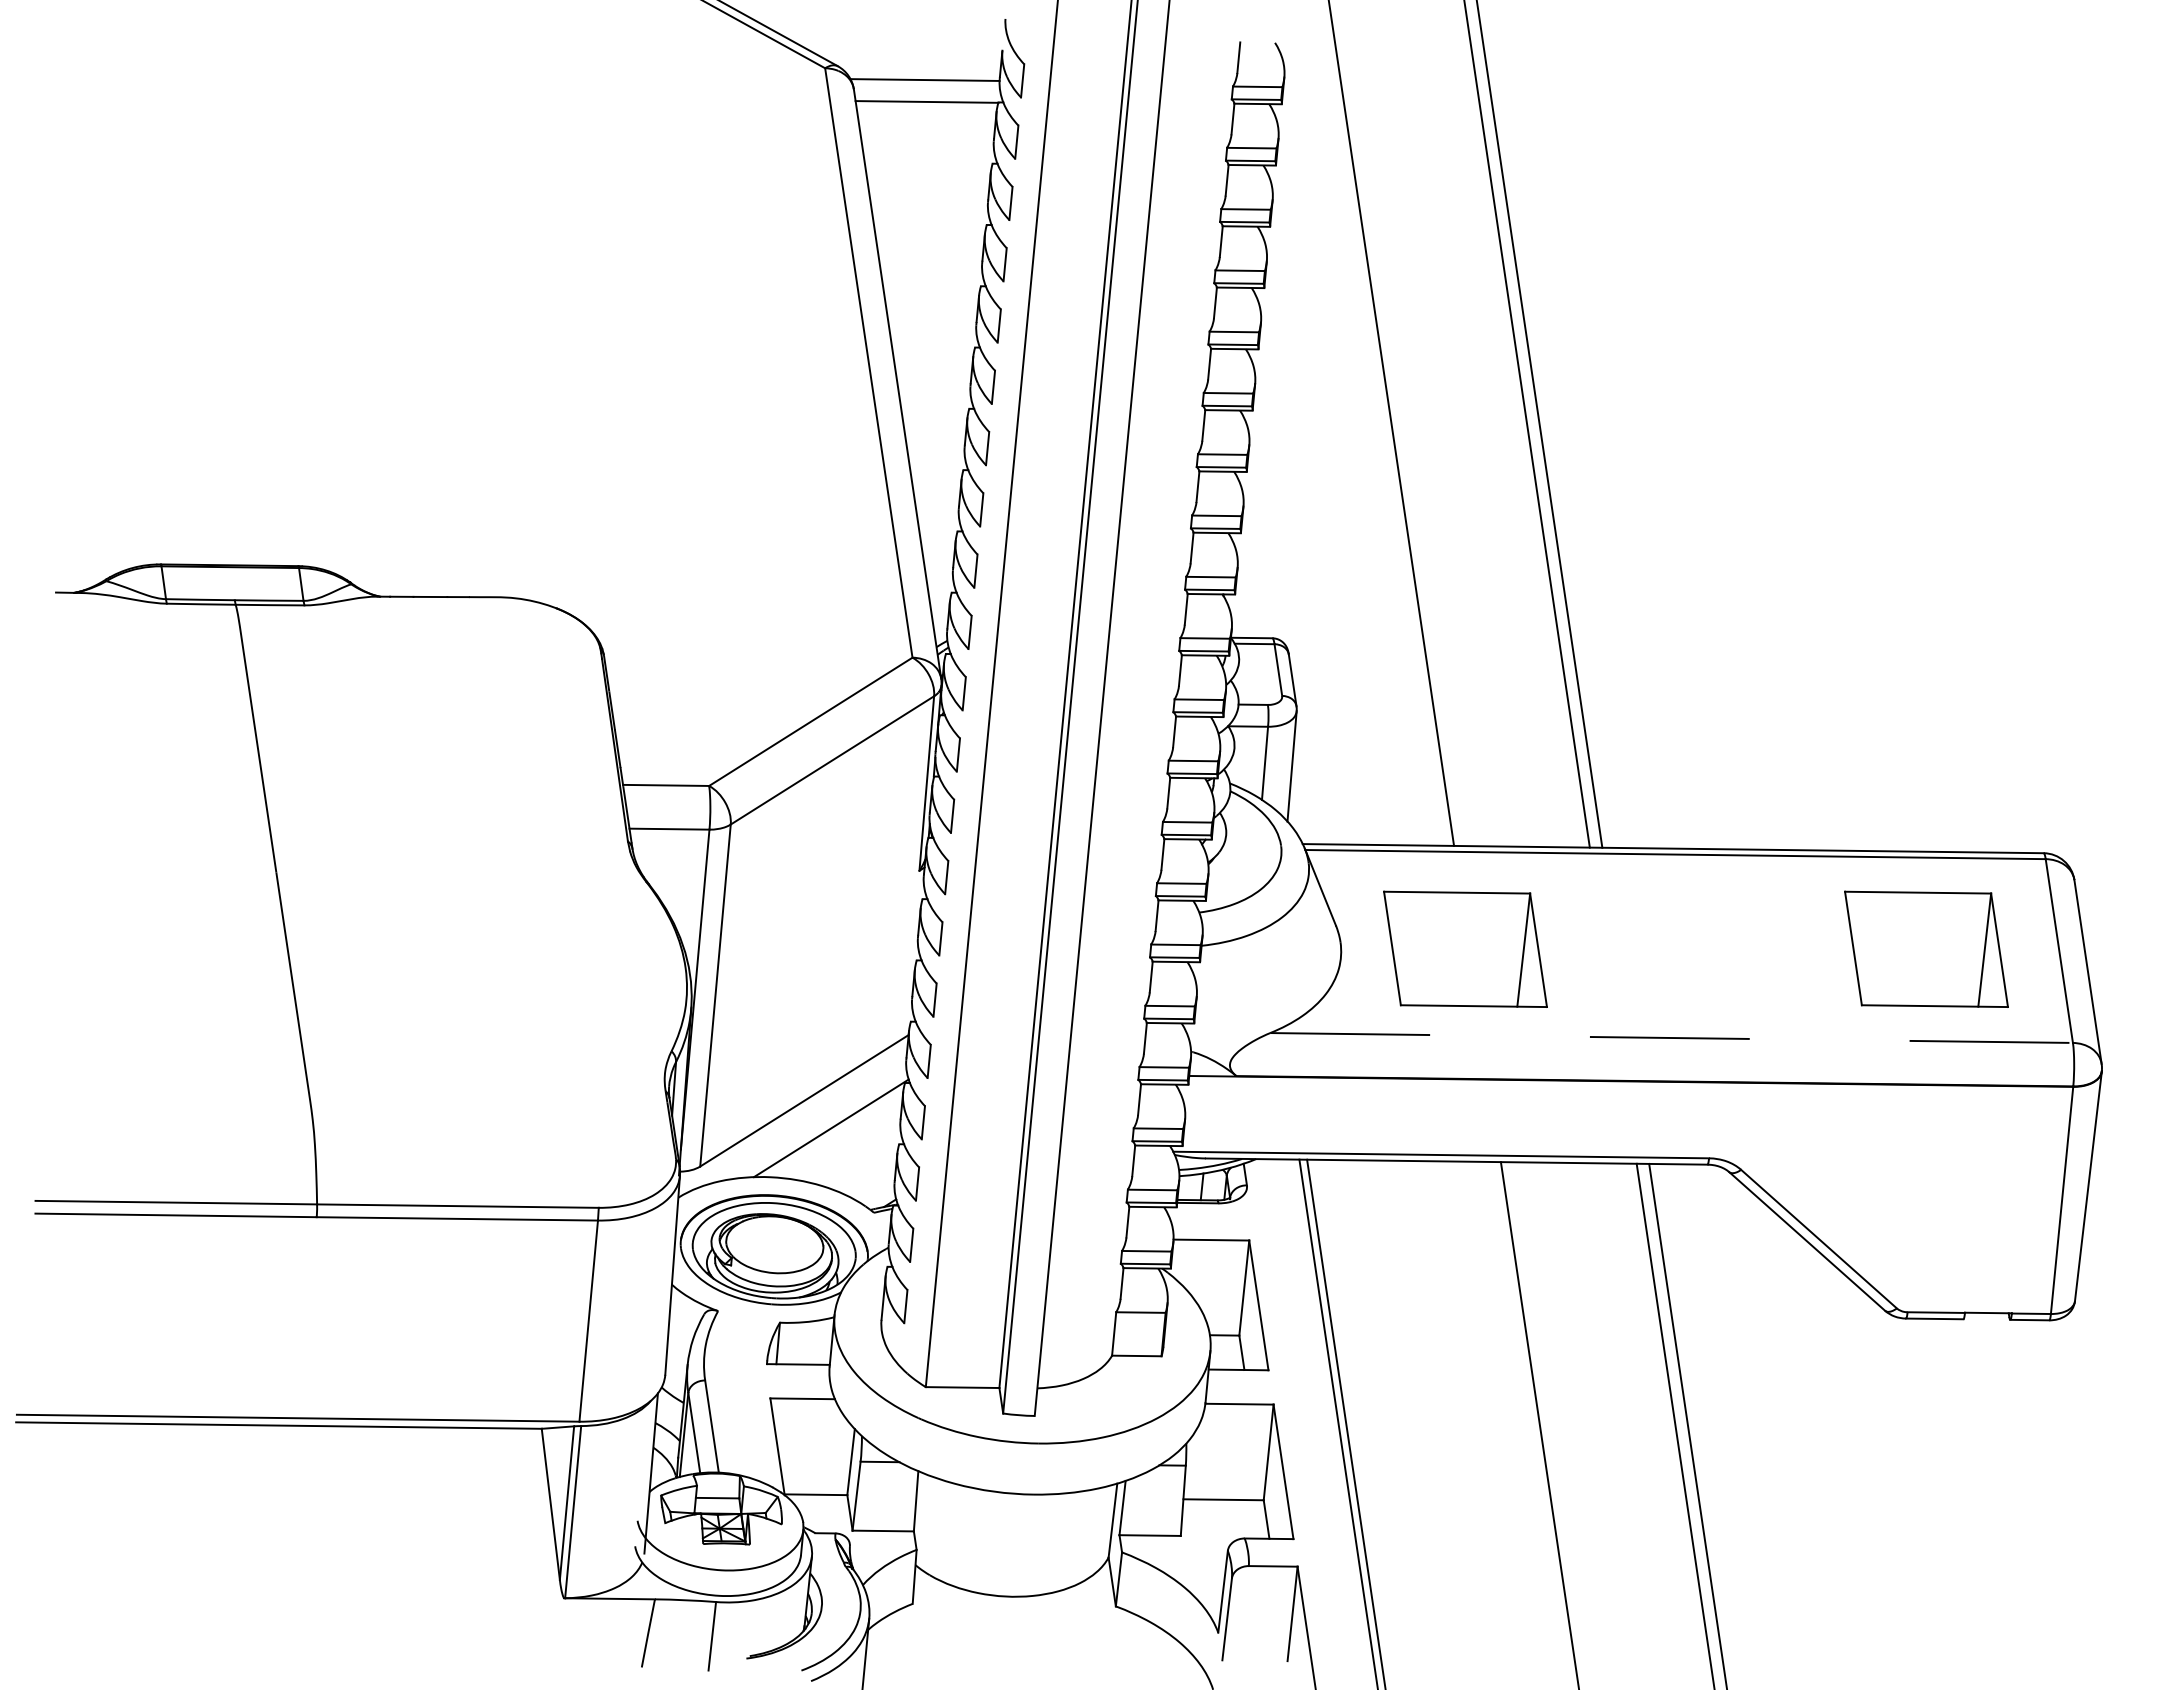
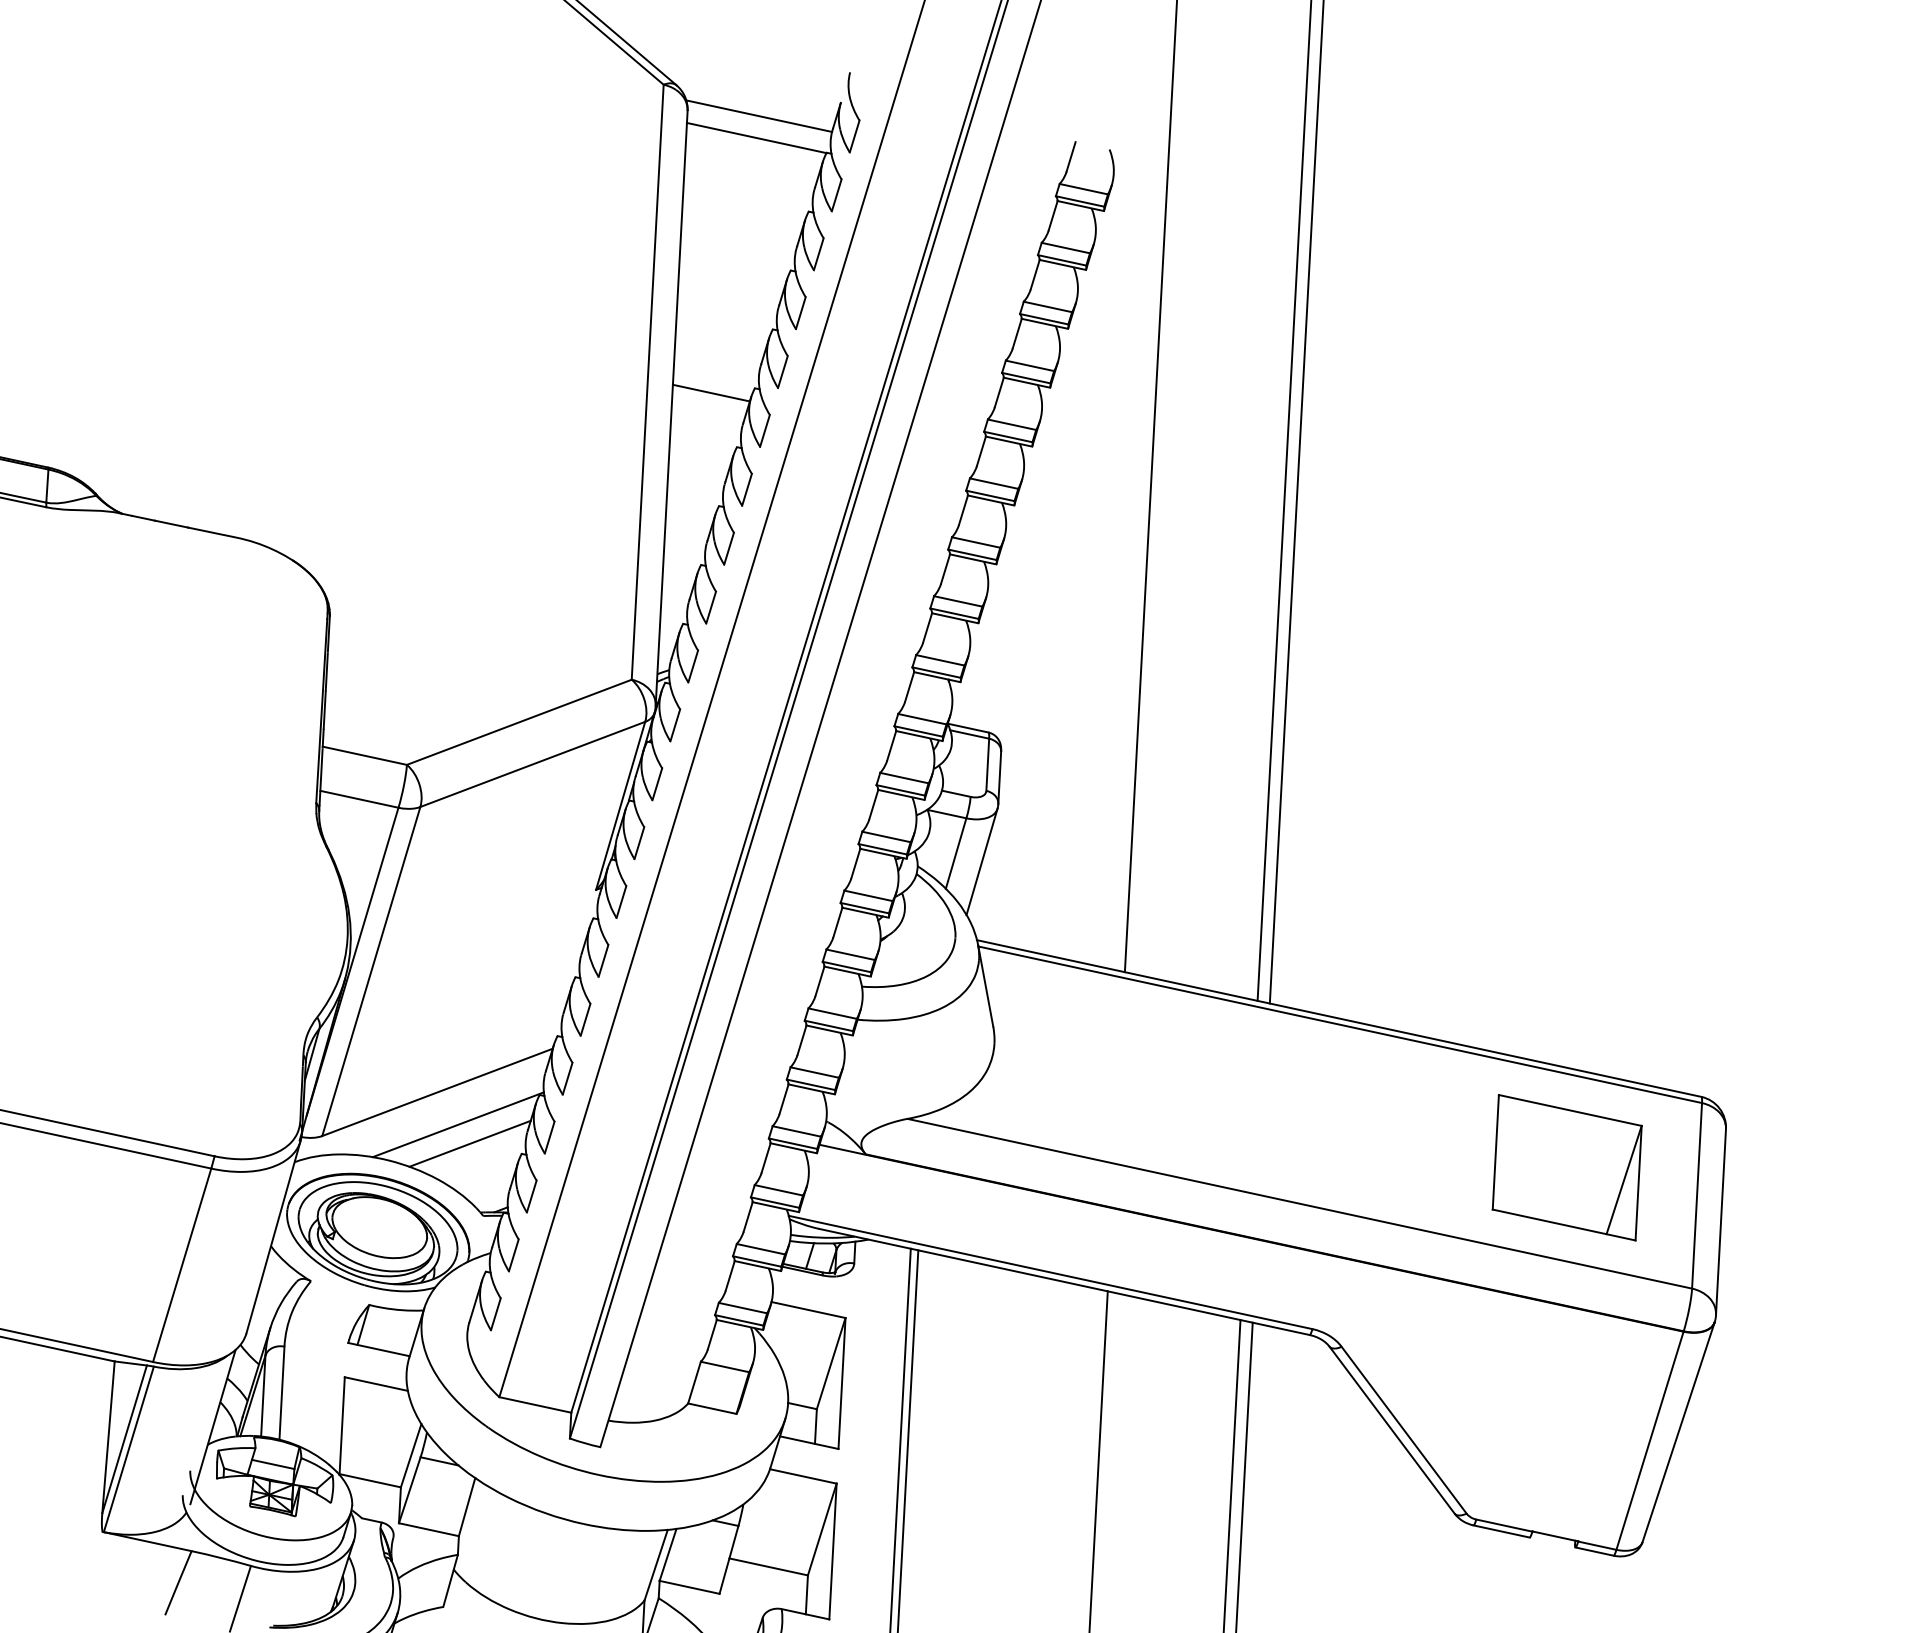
line: (933, 360) -> (711, 392), added
part: (1465, 948) -> (1115, 1074), removed
line: (1672, 1038) -> (1300, 1204), dashed -> solid
line: (846, 1144) -> (470, 1143), added

